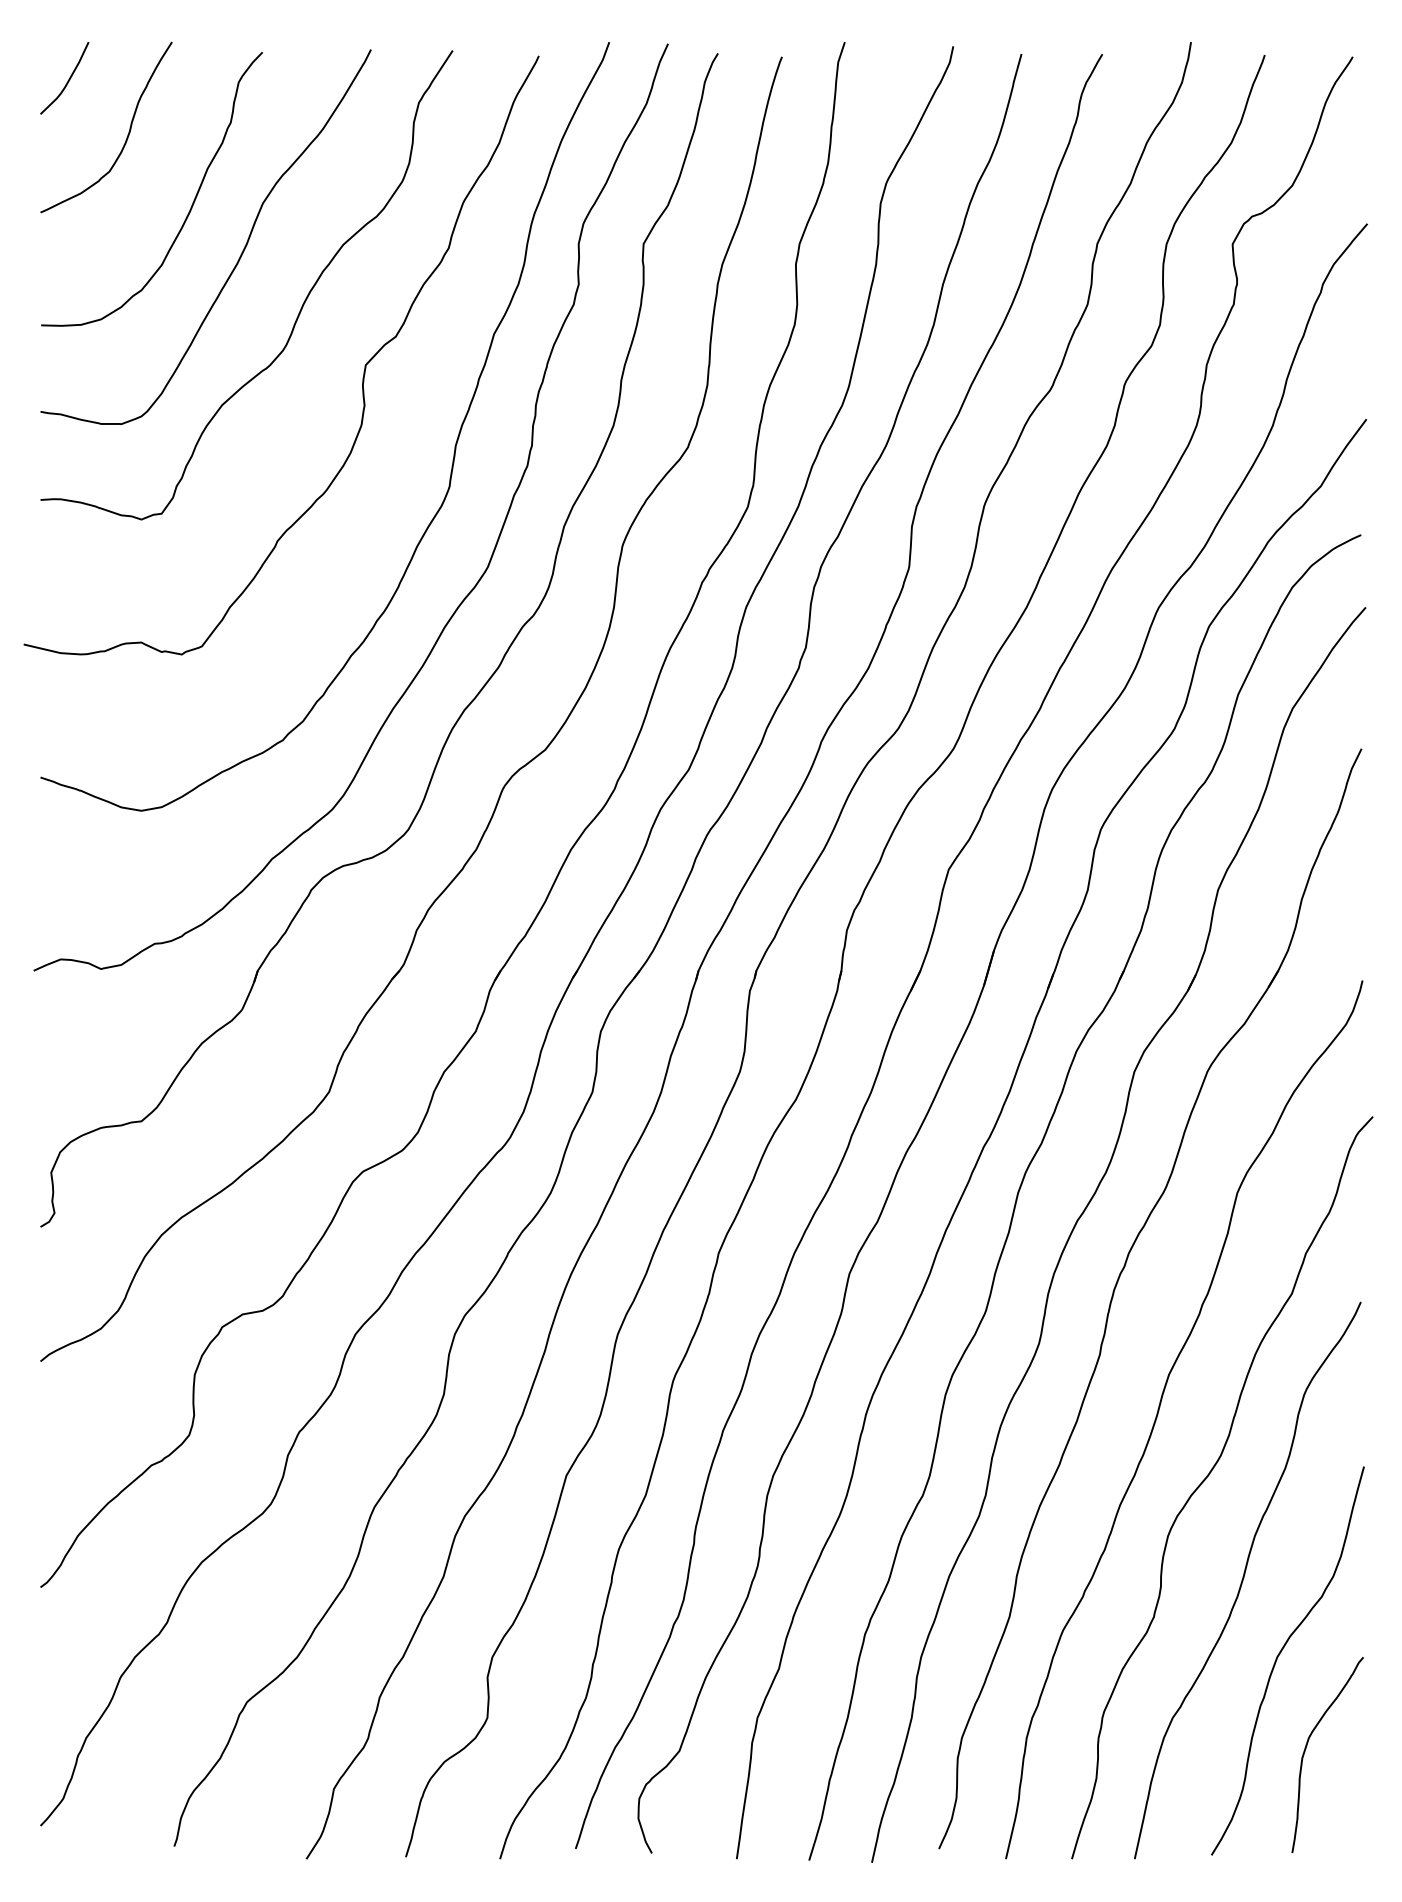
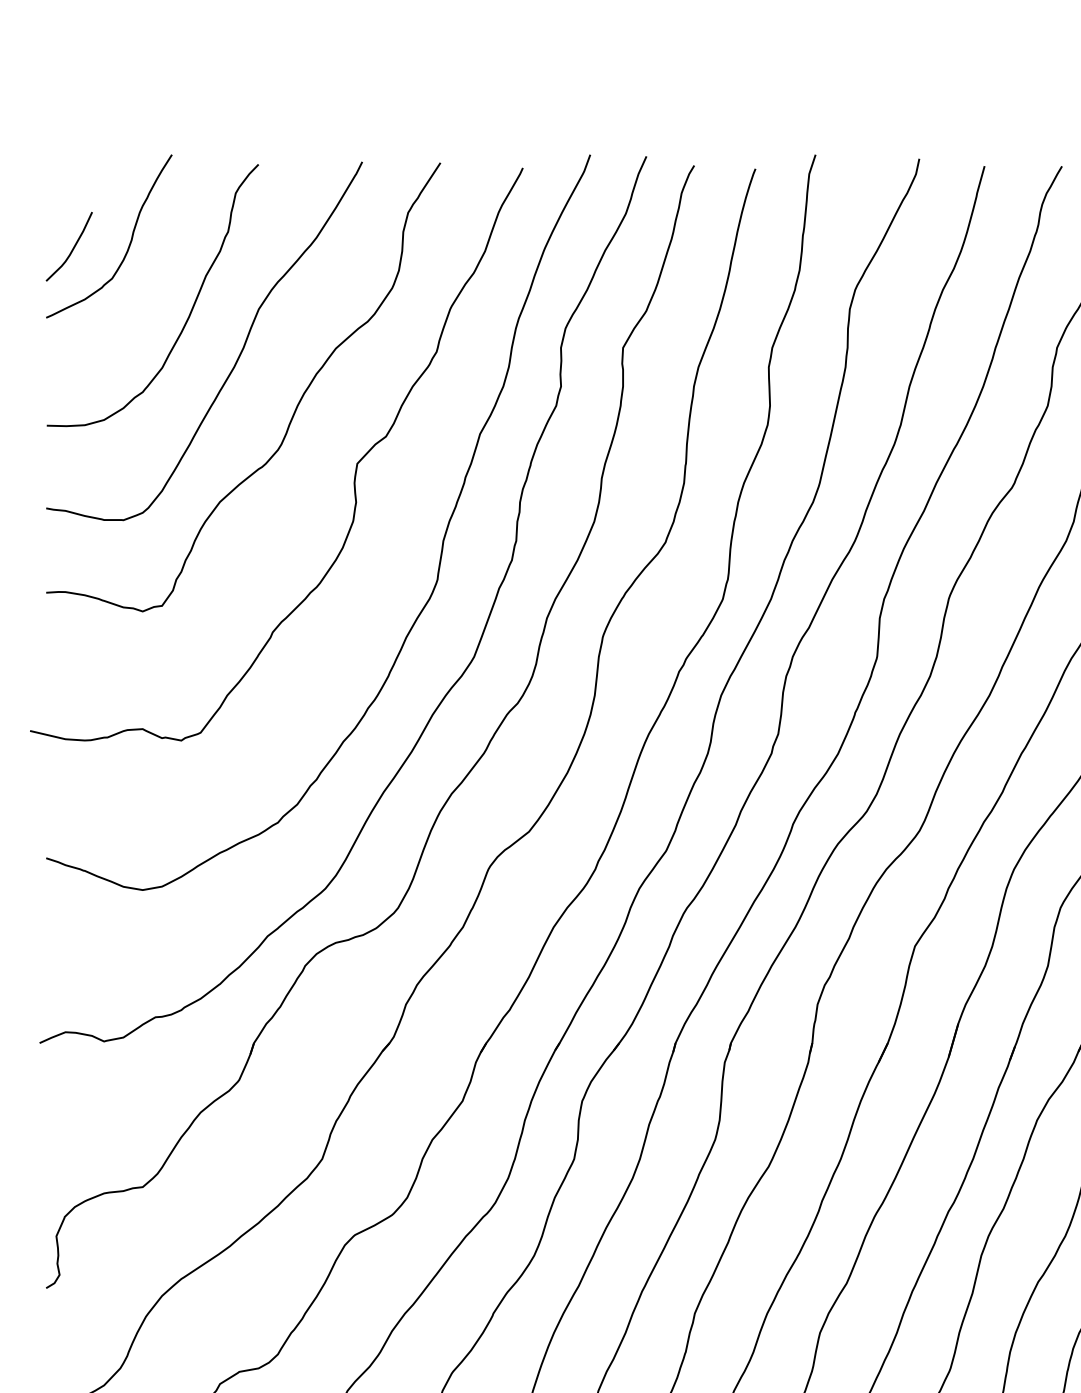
curve: (67, 80) -> (71, 248), moved

